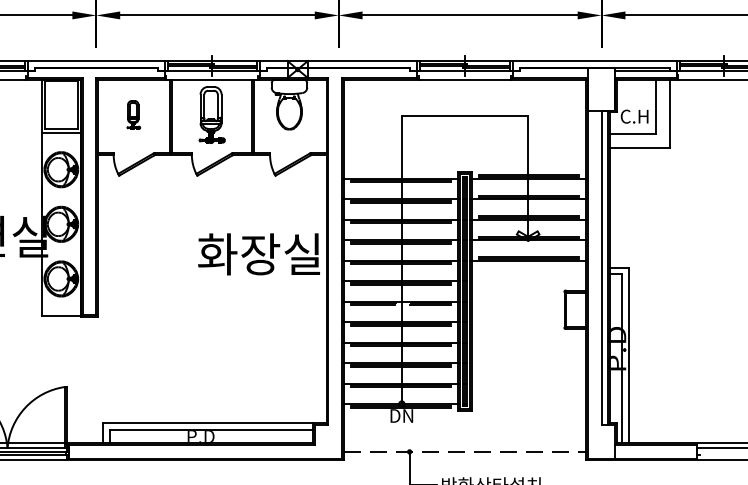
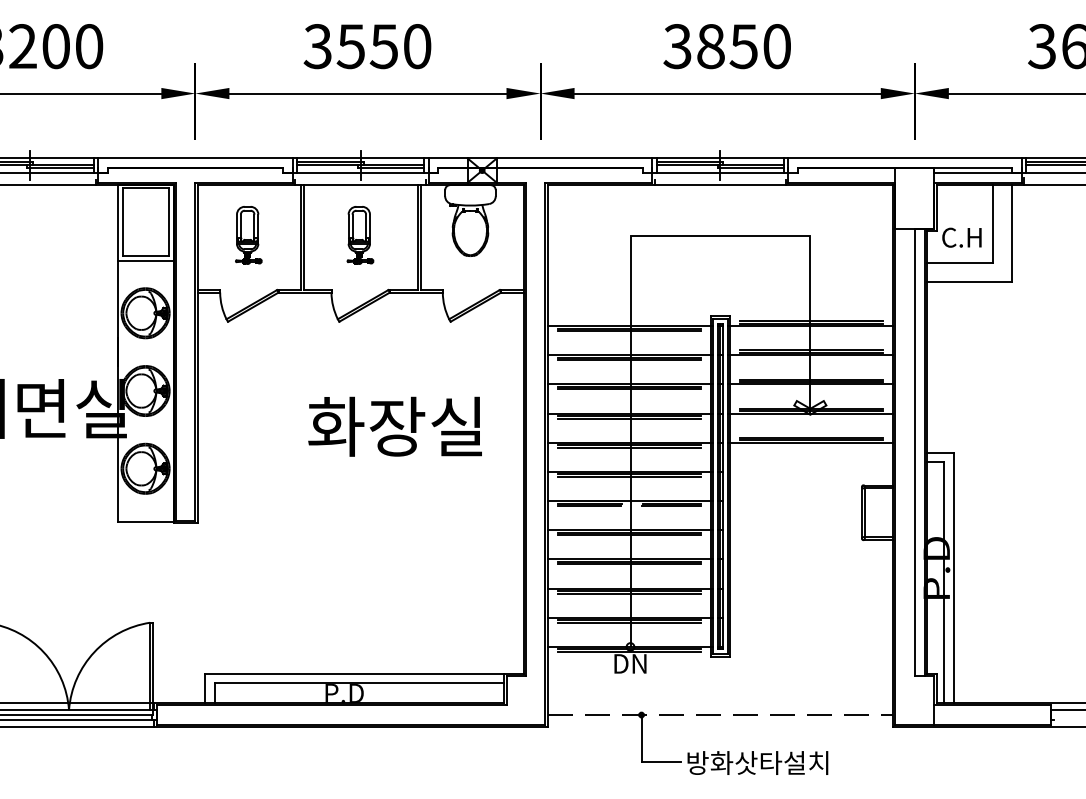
part: (133, 115) -> (248, 235), size x1.43
part: (212, 115) -> (360, 235), size x0.71
text: (258, 254) -> (394, 426), moved

